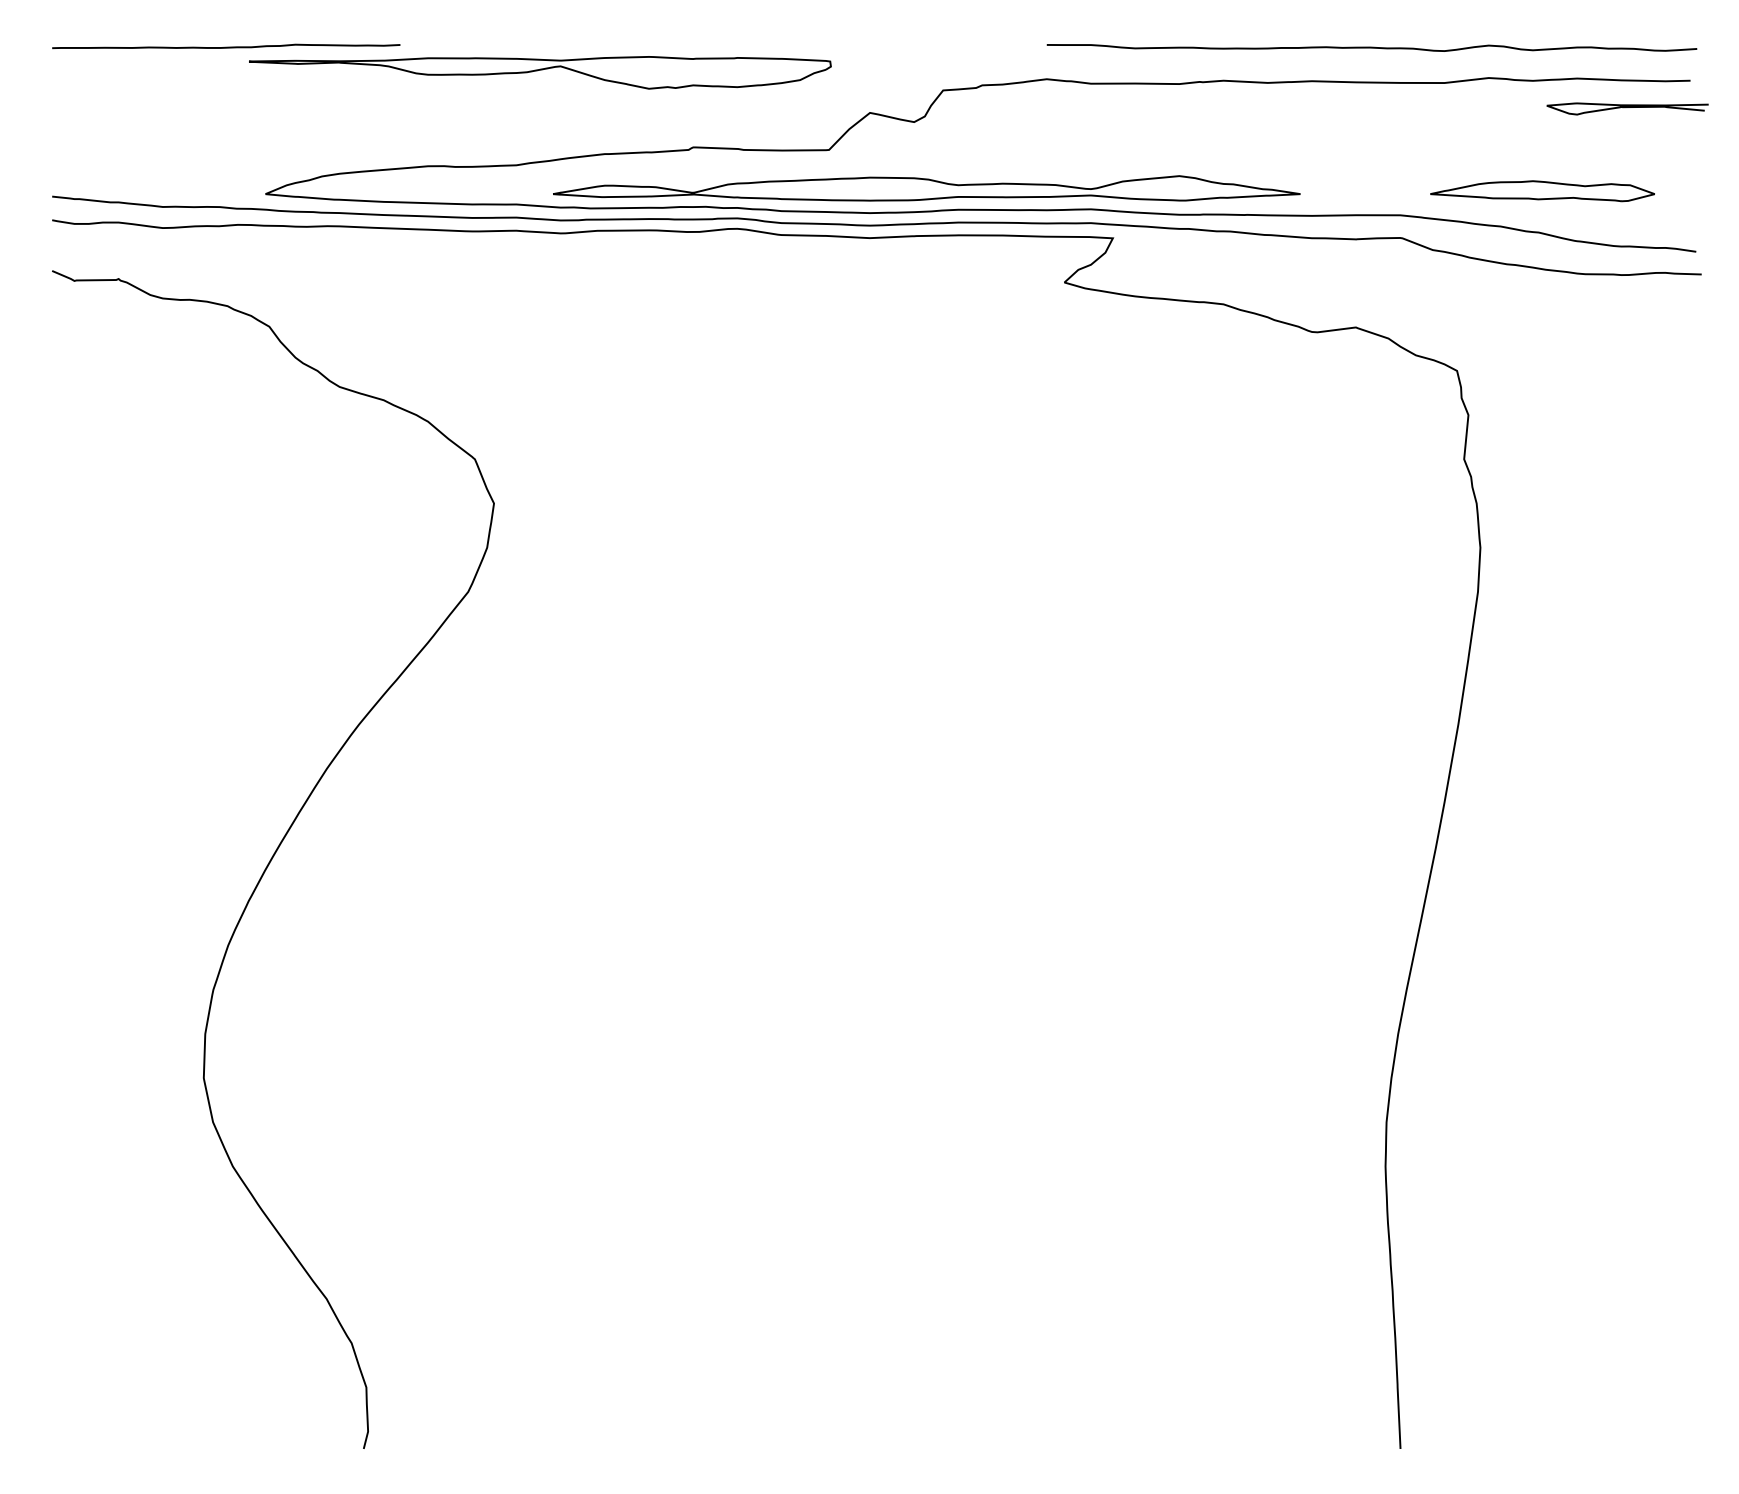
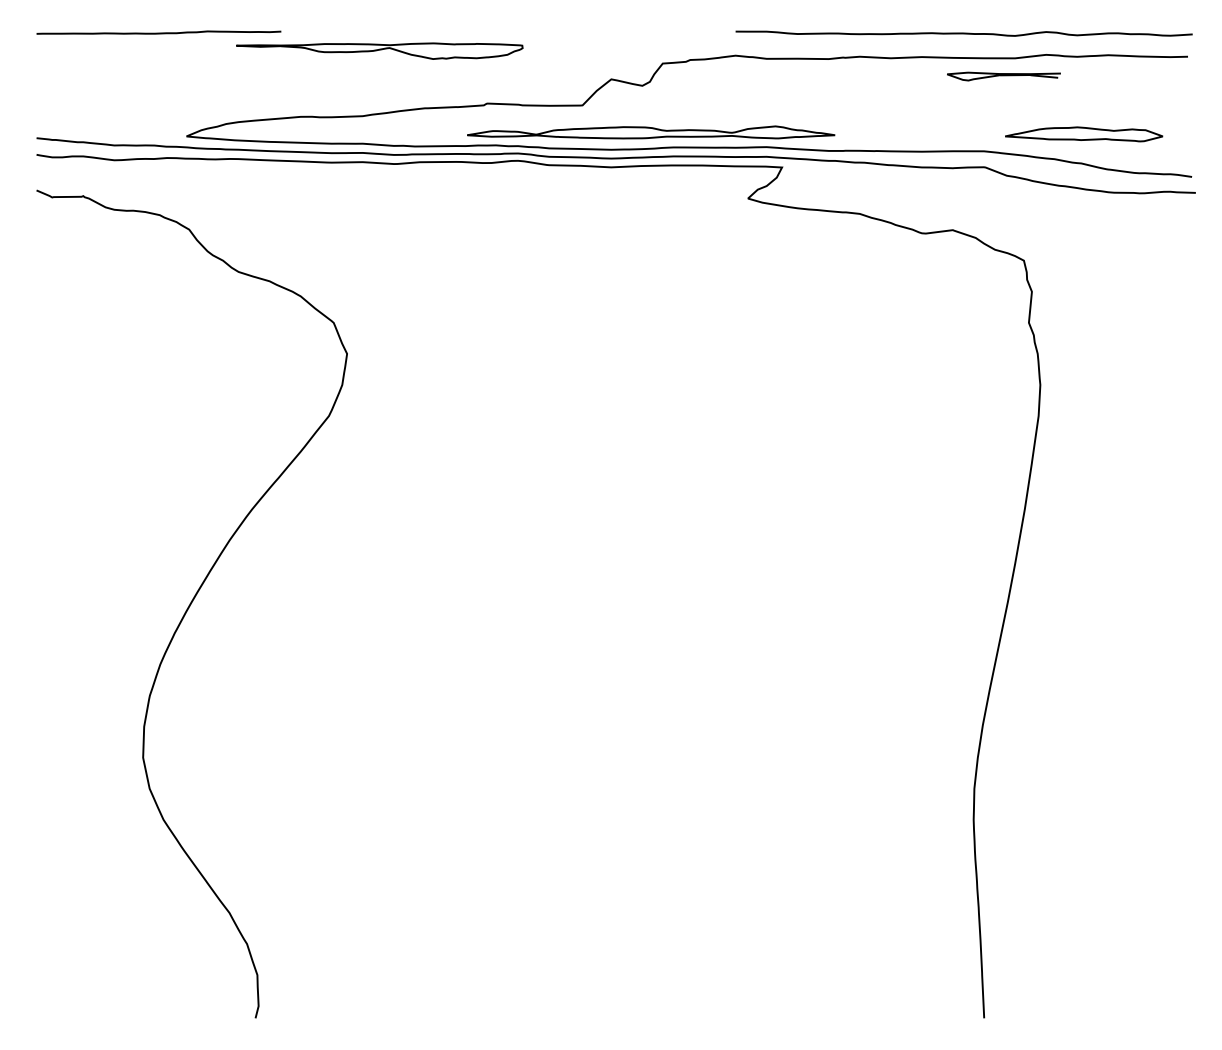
part: (540, 72) -> (379, 50), size x0.7
curve: (1627, 107) -> (1003, 75), moved
part: (926, 188) -> (651, 132), size x0.7

